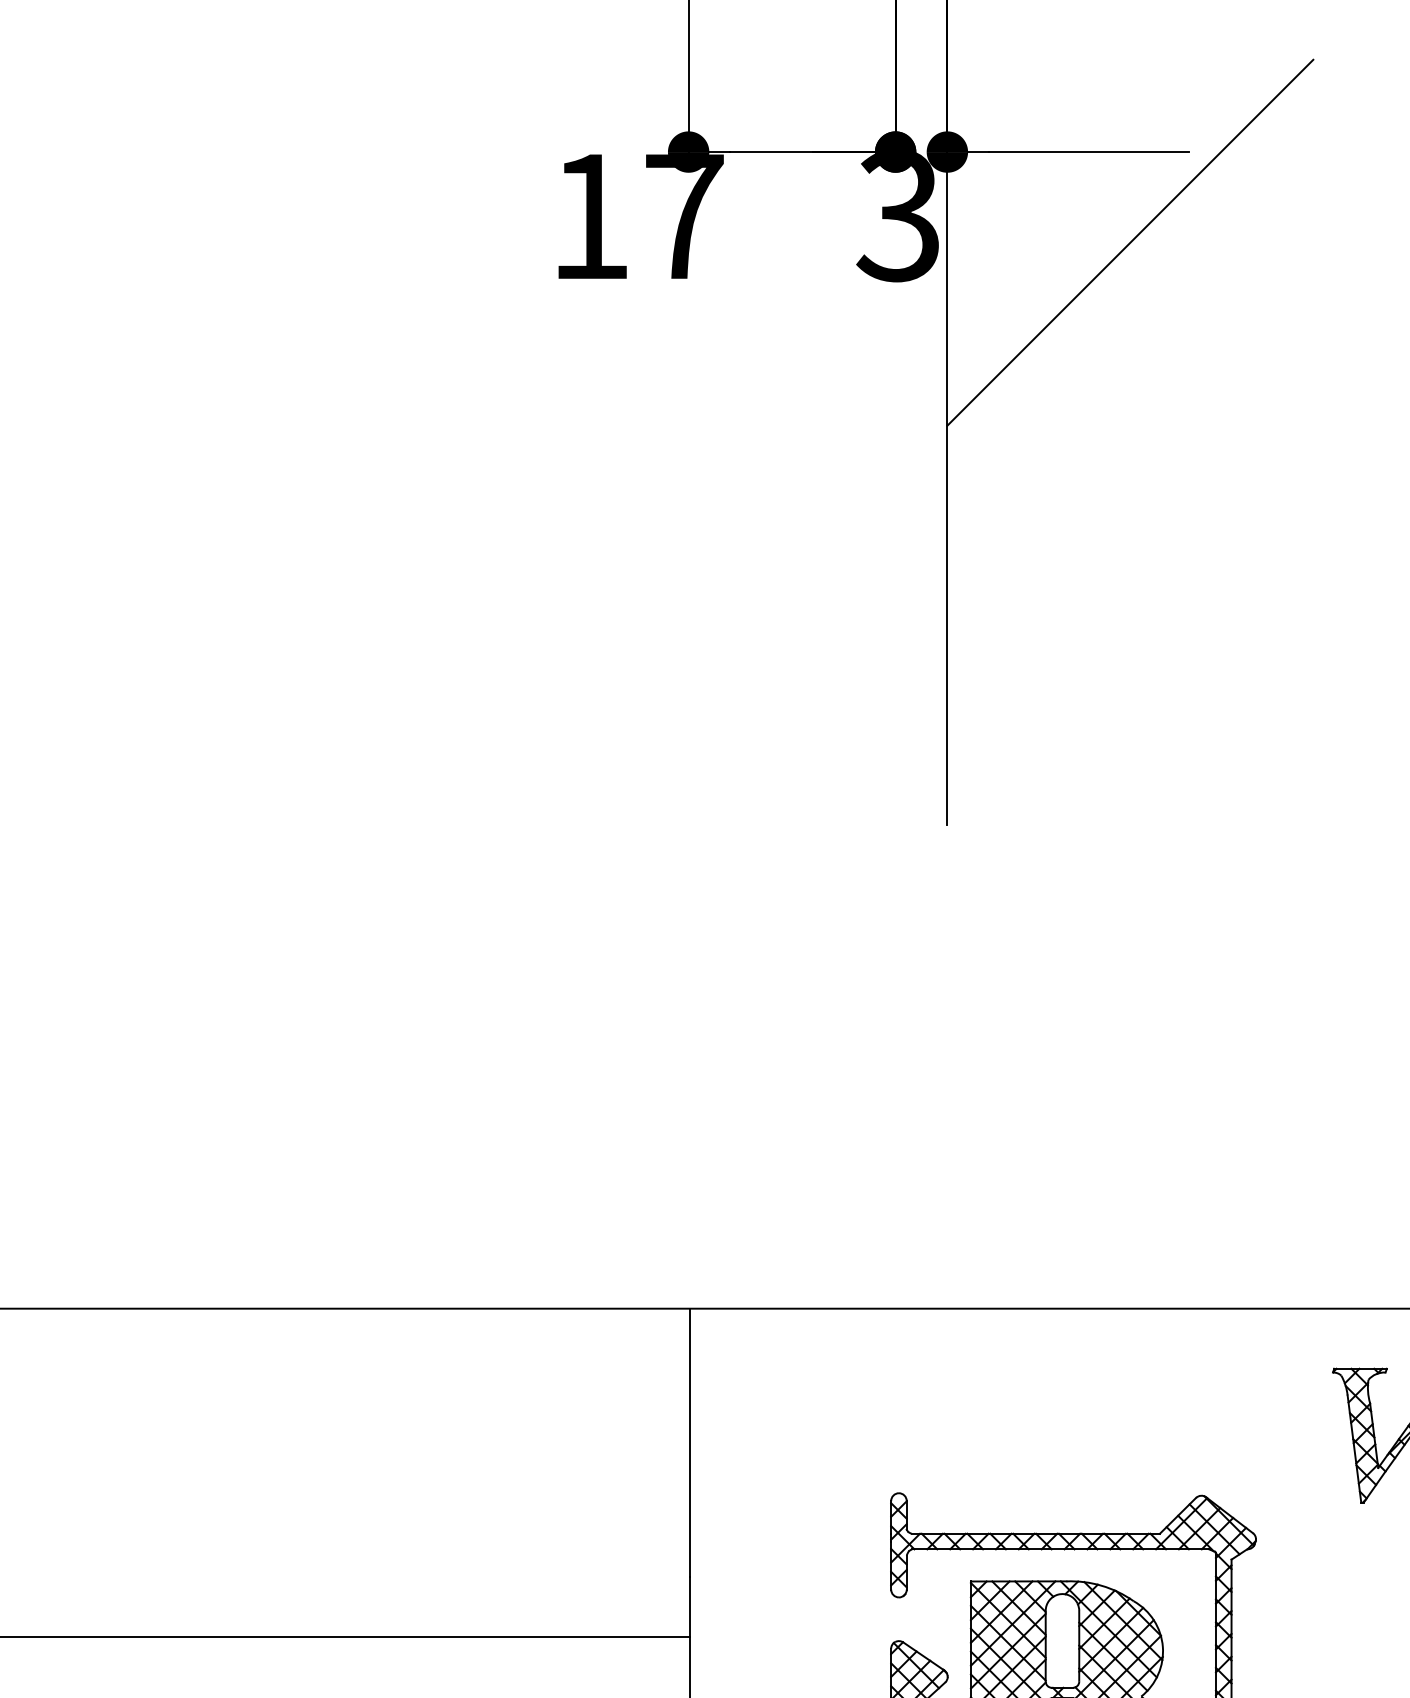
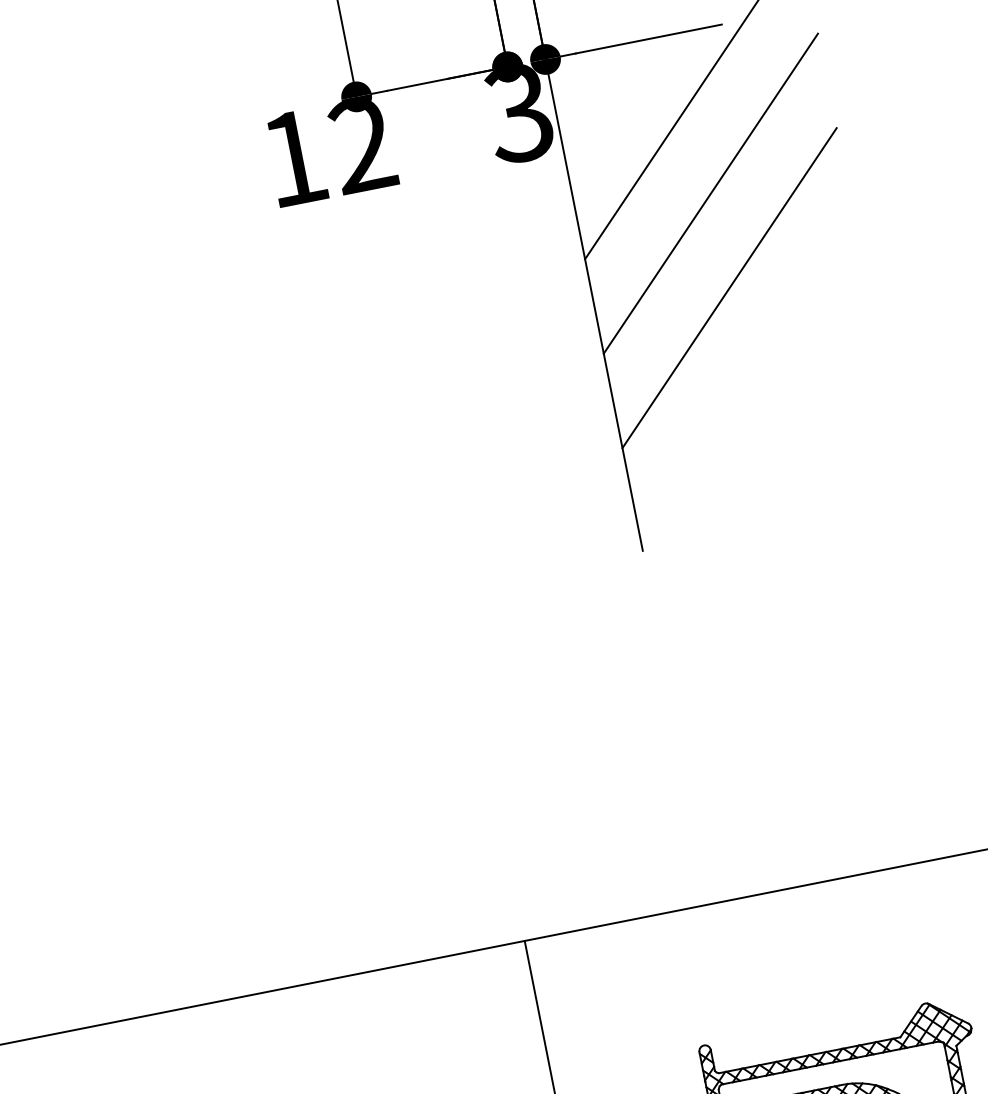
text: (683, 216) -> (362, 144), 17 -> 12
line: (1130, 372) -> (711, 193), added
line: (1130, 501) -> (729, 288), added

